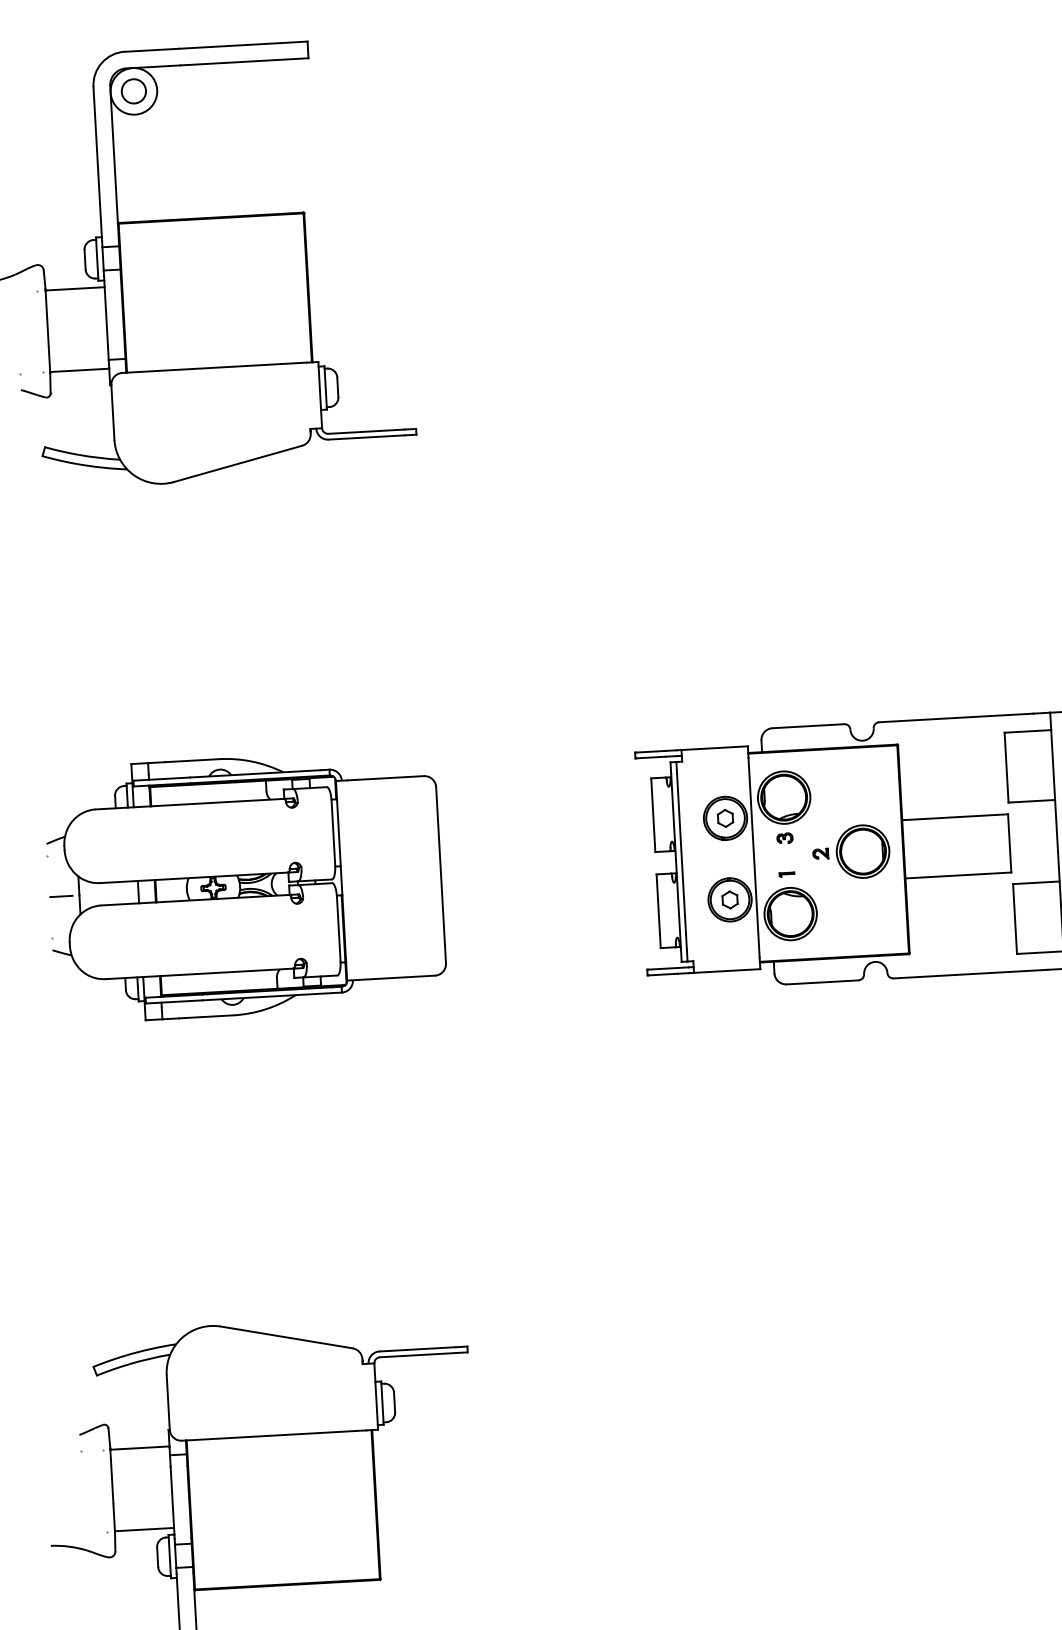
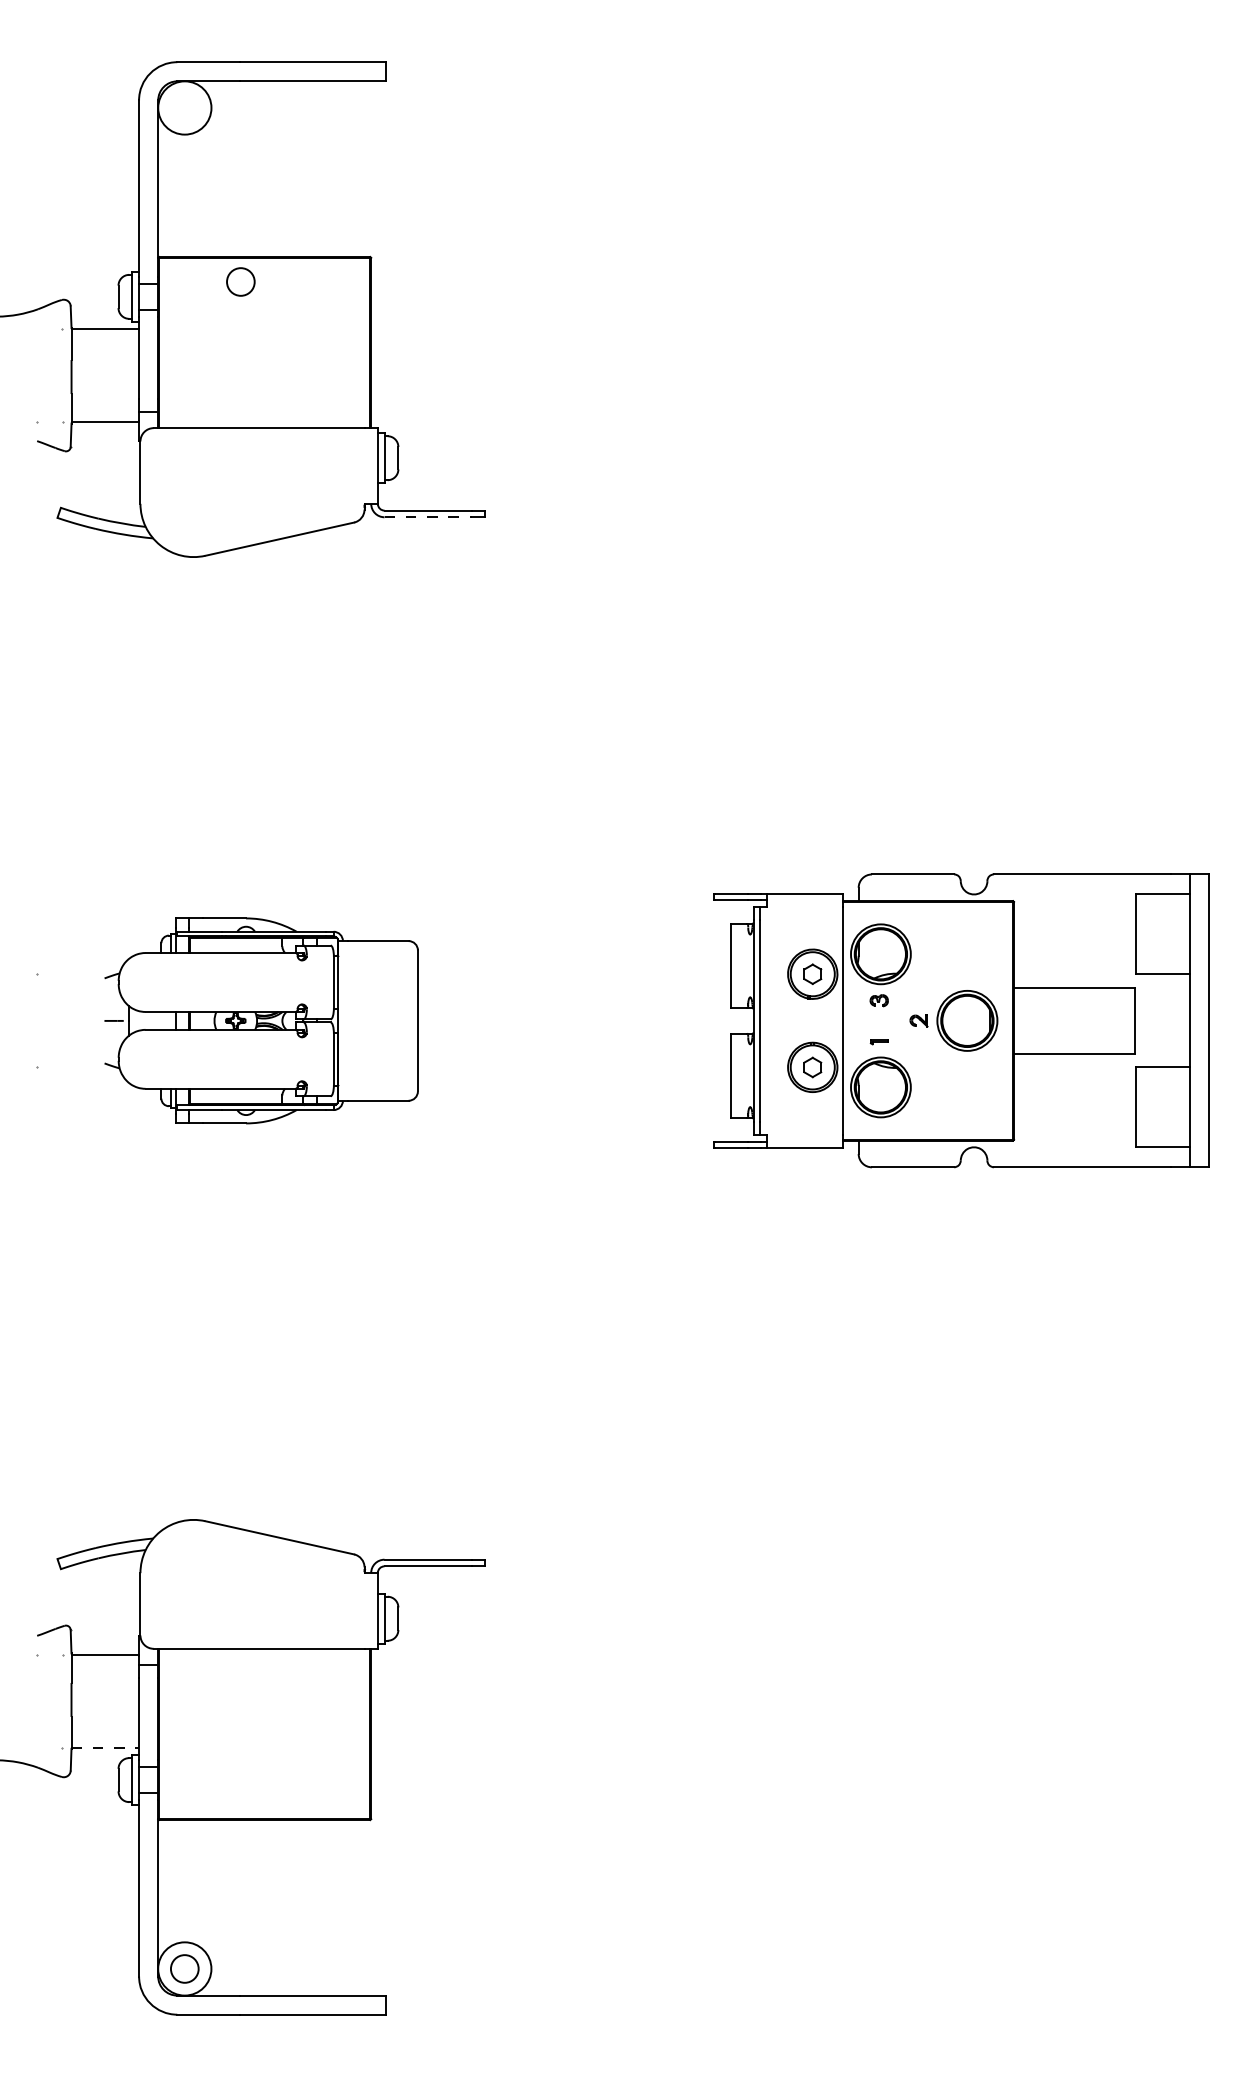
circle: (133, 90) -> (240, 281), moved
line: (367, 437) -> (428, 517), solid -> dashed
part: (245, 885) -> (261, 1020), size x0.7
line: (144, 1529) -> (105, 1747), solid -> dashed

